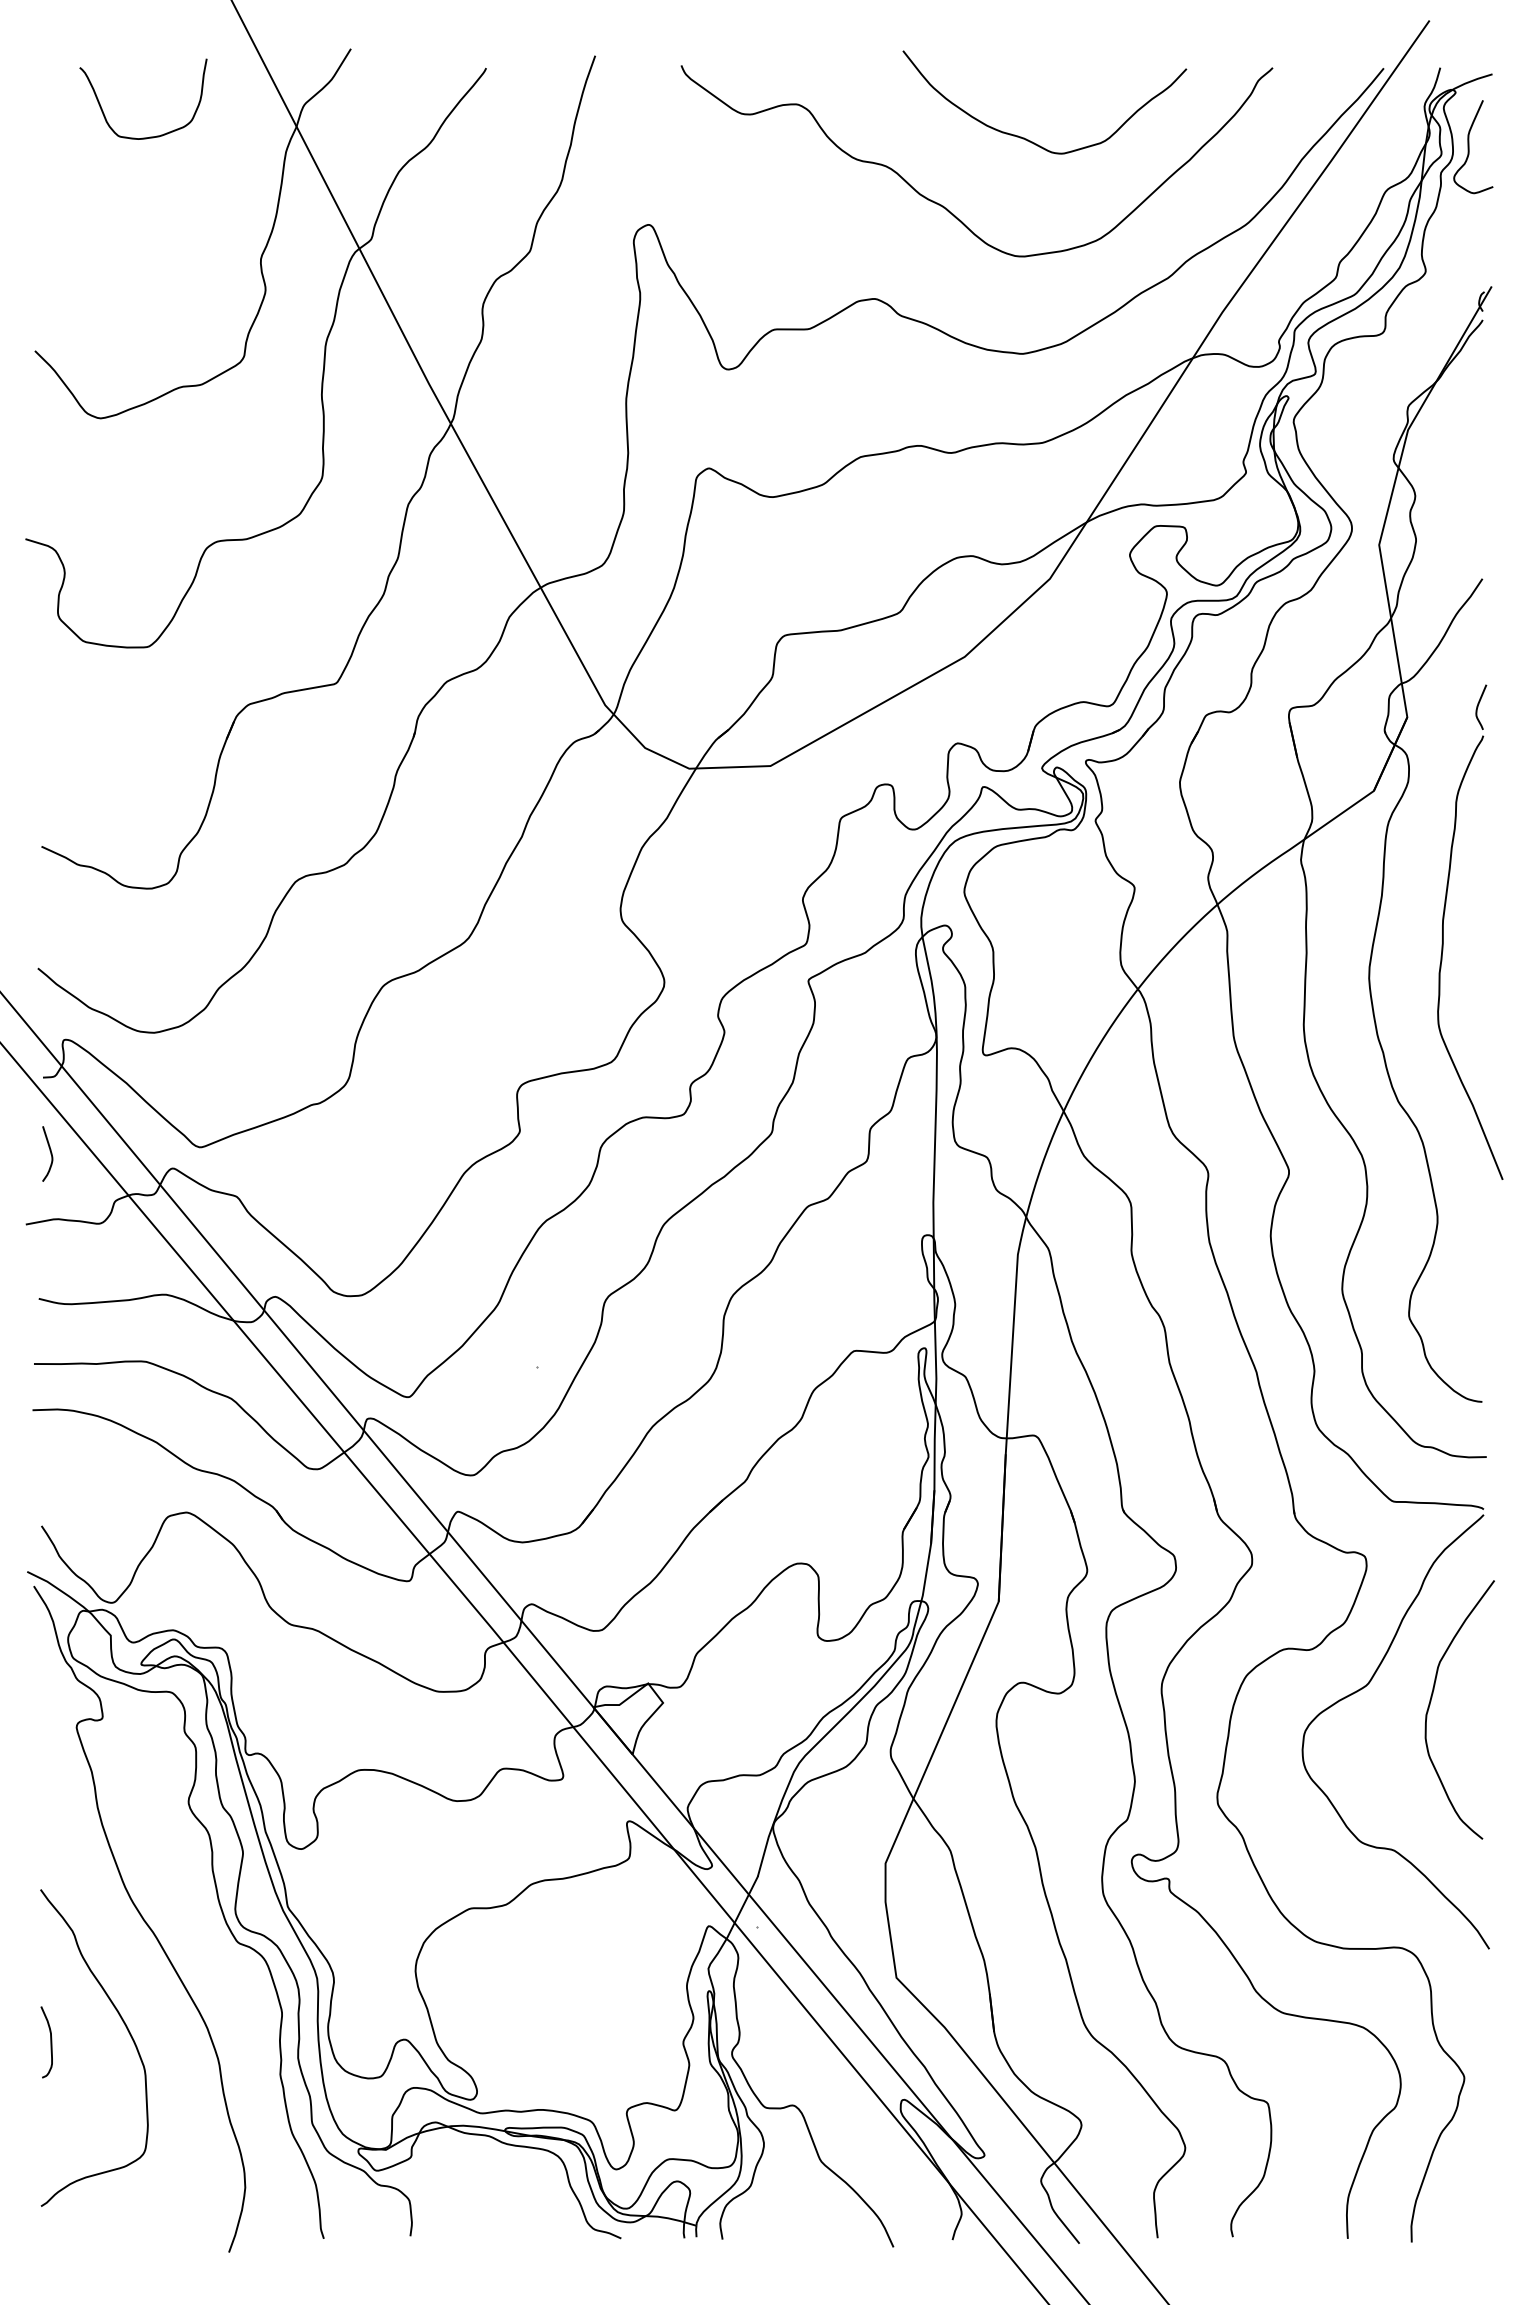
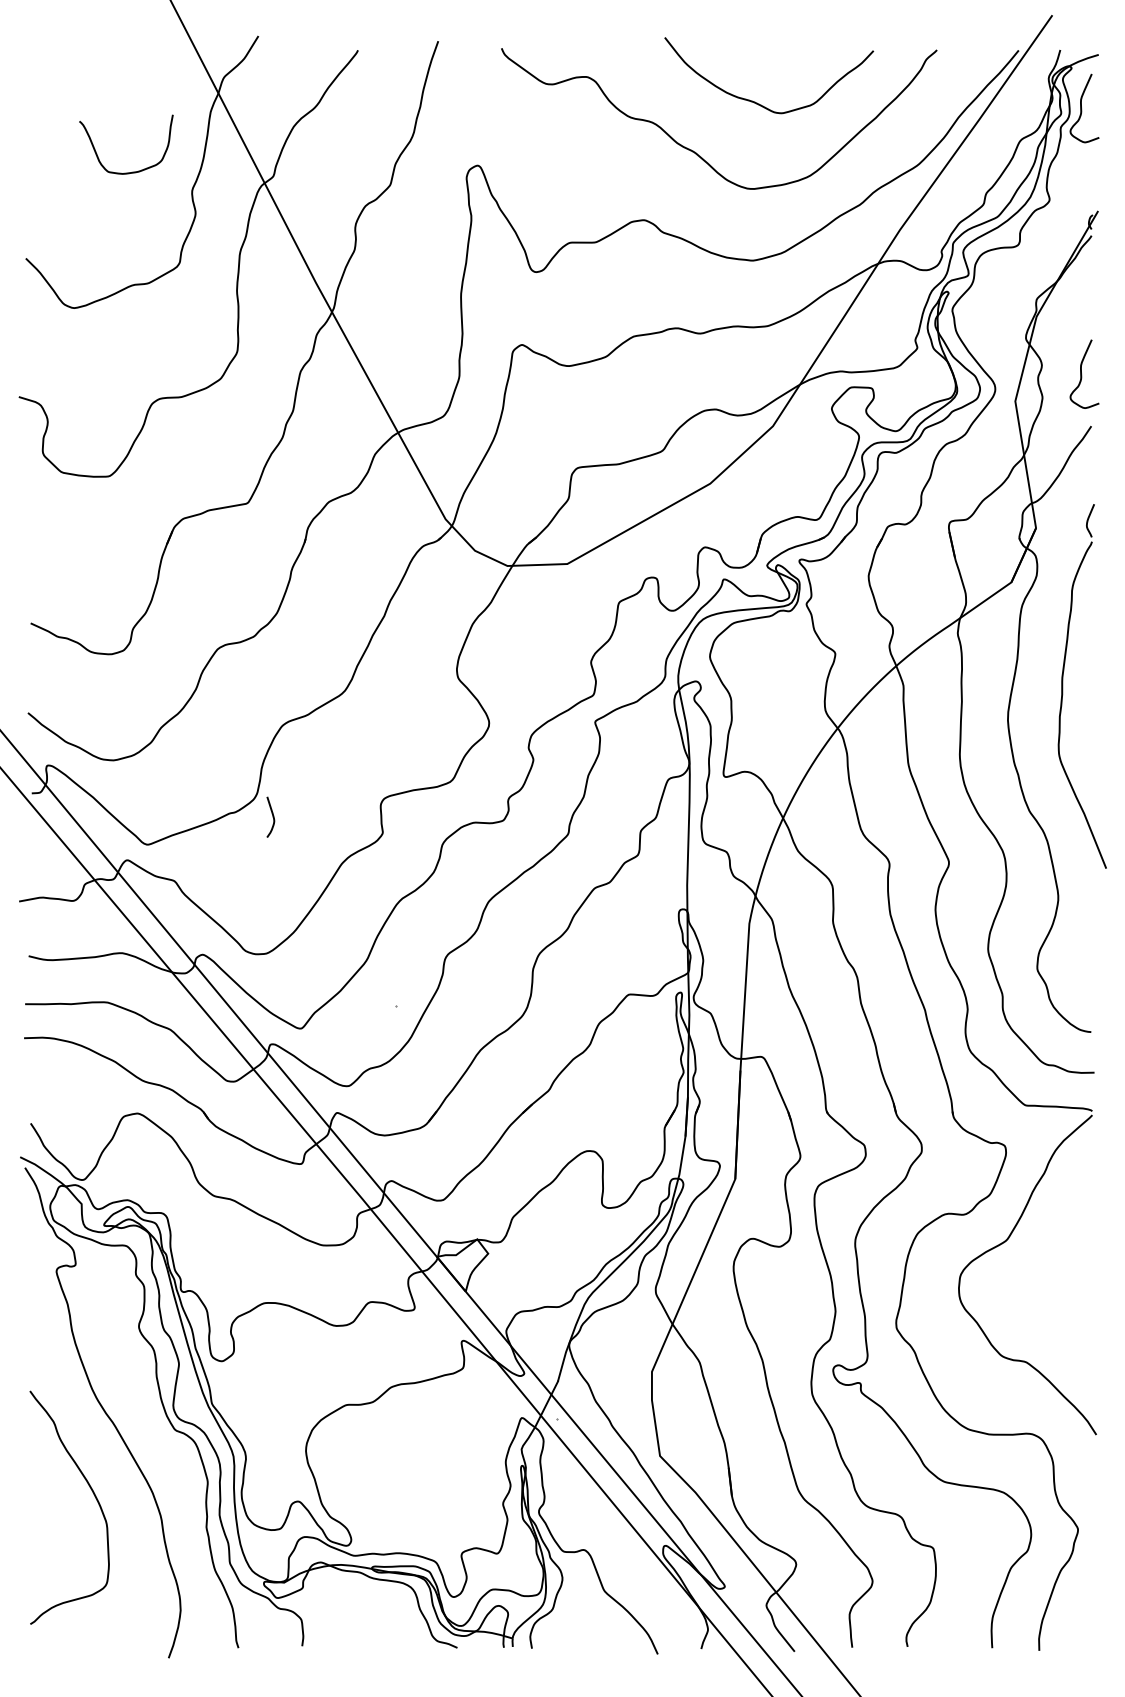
curve: (149, 136) -> (130, 172), moved
curve: (1469, 508) -> (1081, 374), added
curve: (50, 1153) -> (272, 816), moved
curve: (1431, 1701) -> (1053, 1252), removed
curve: (50, 2042) -> (37, 1503), removed

